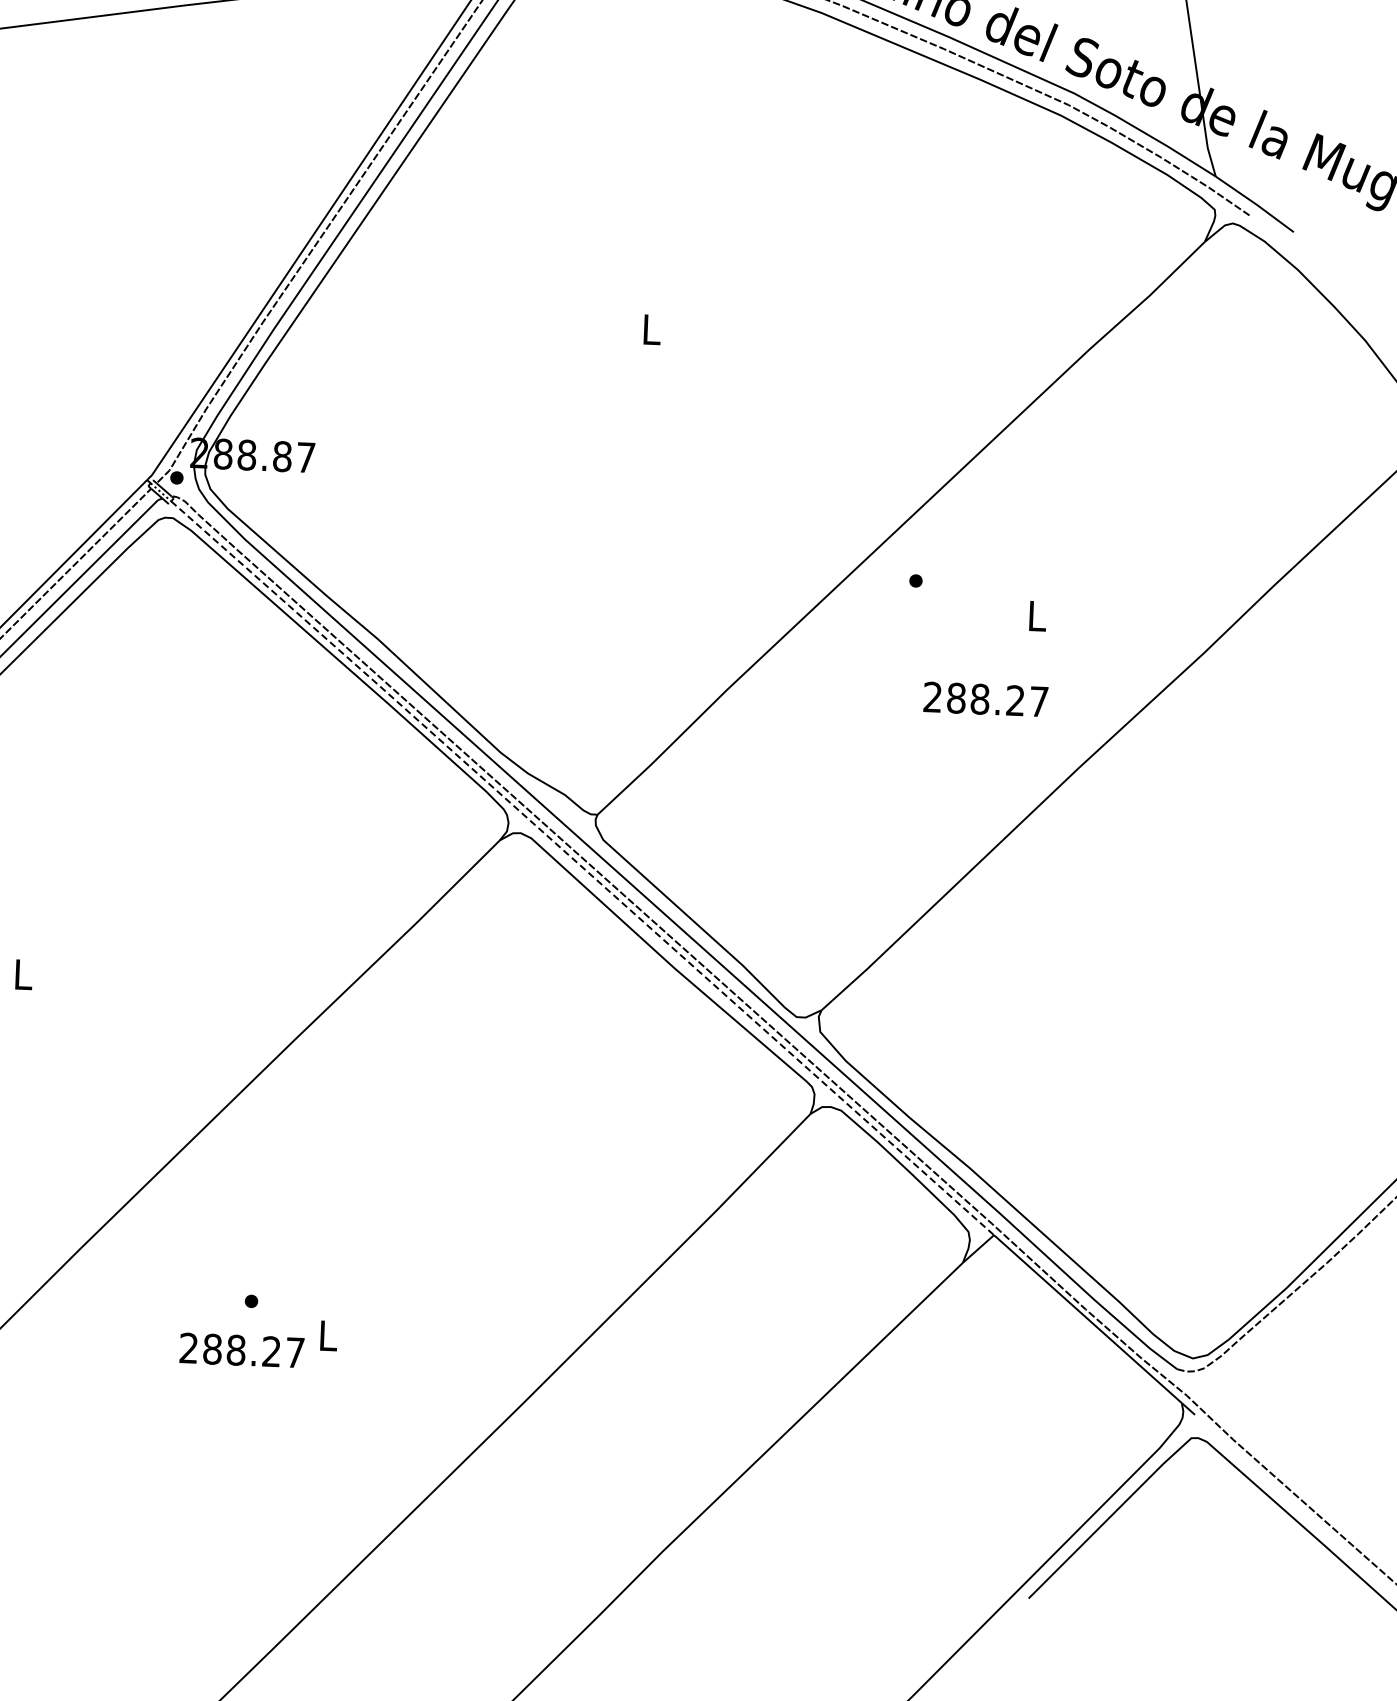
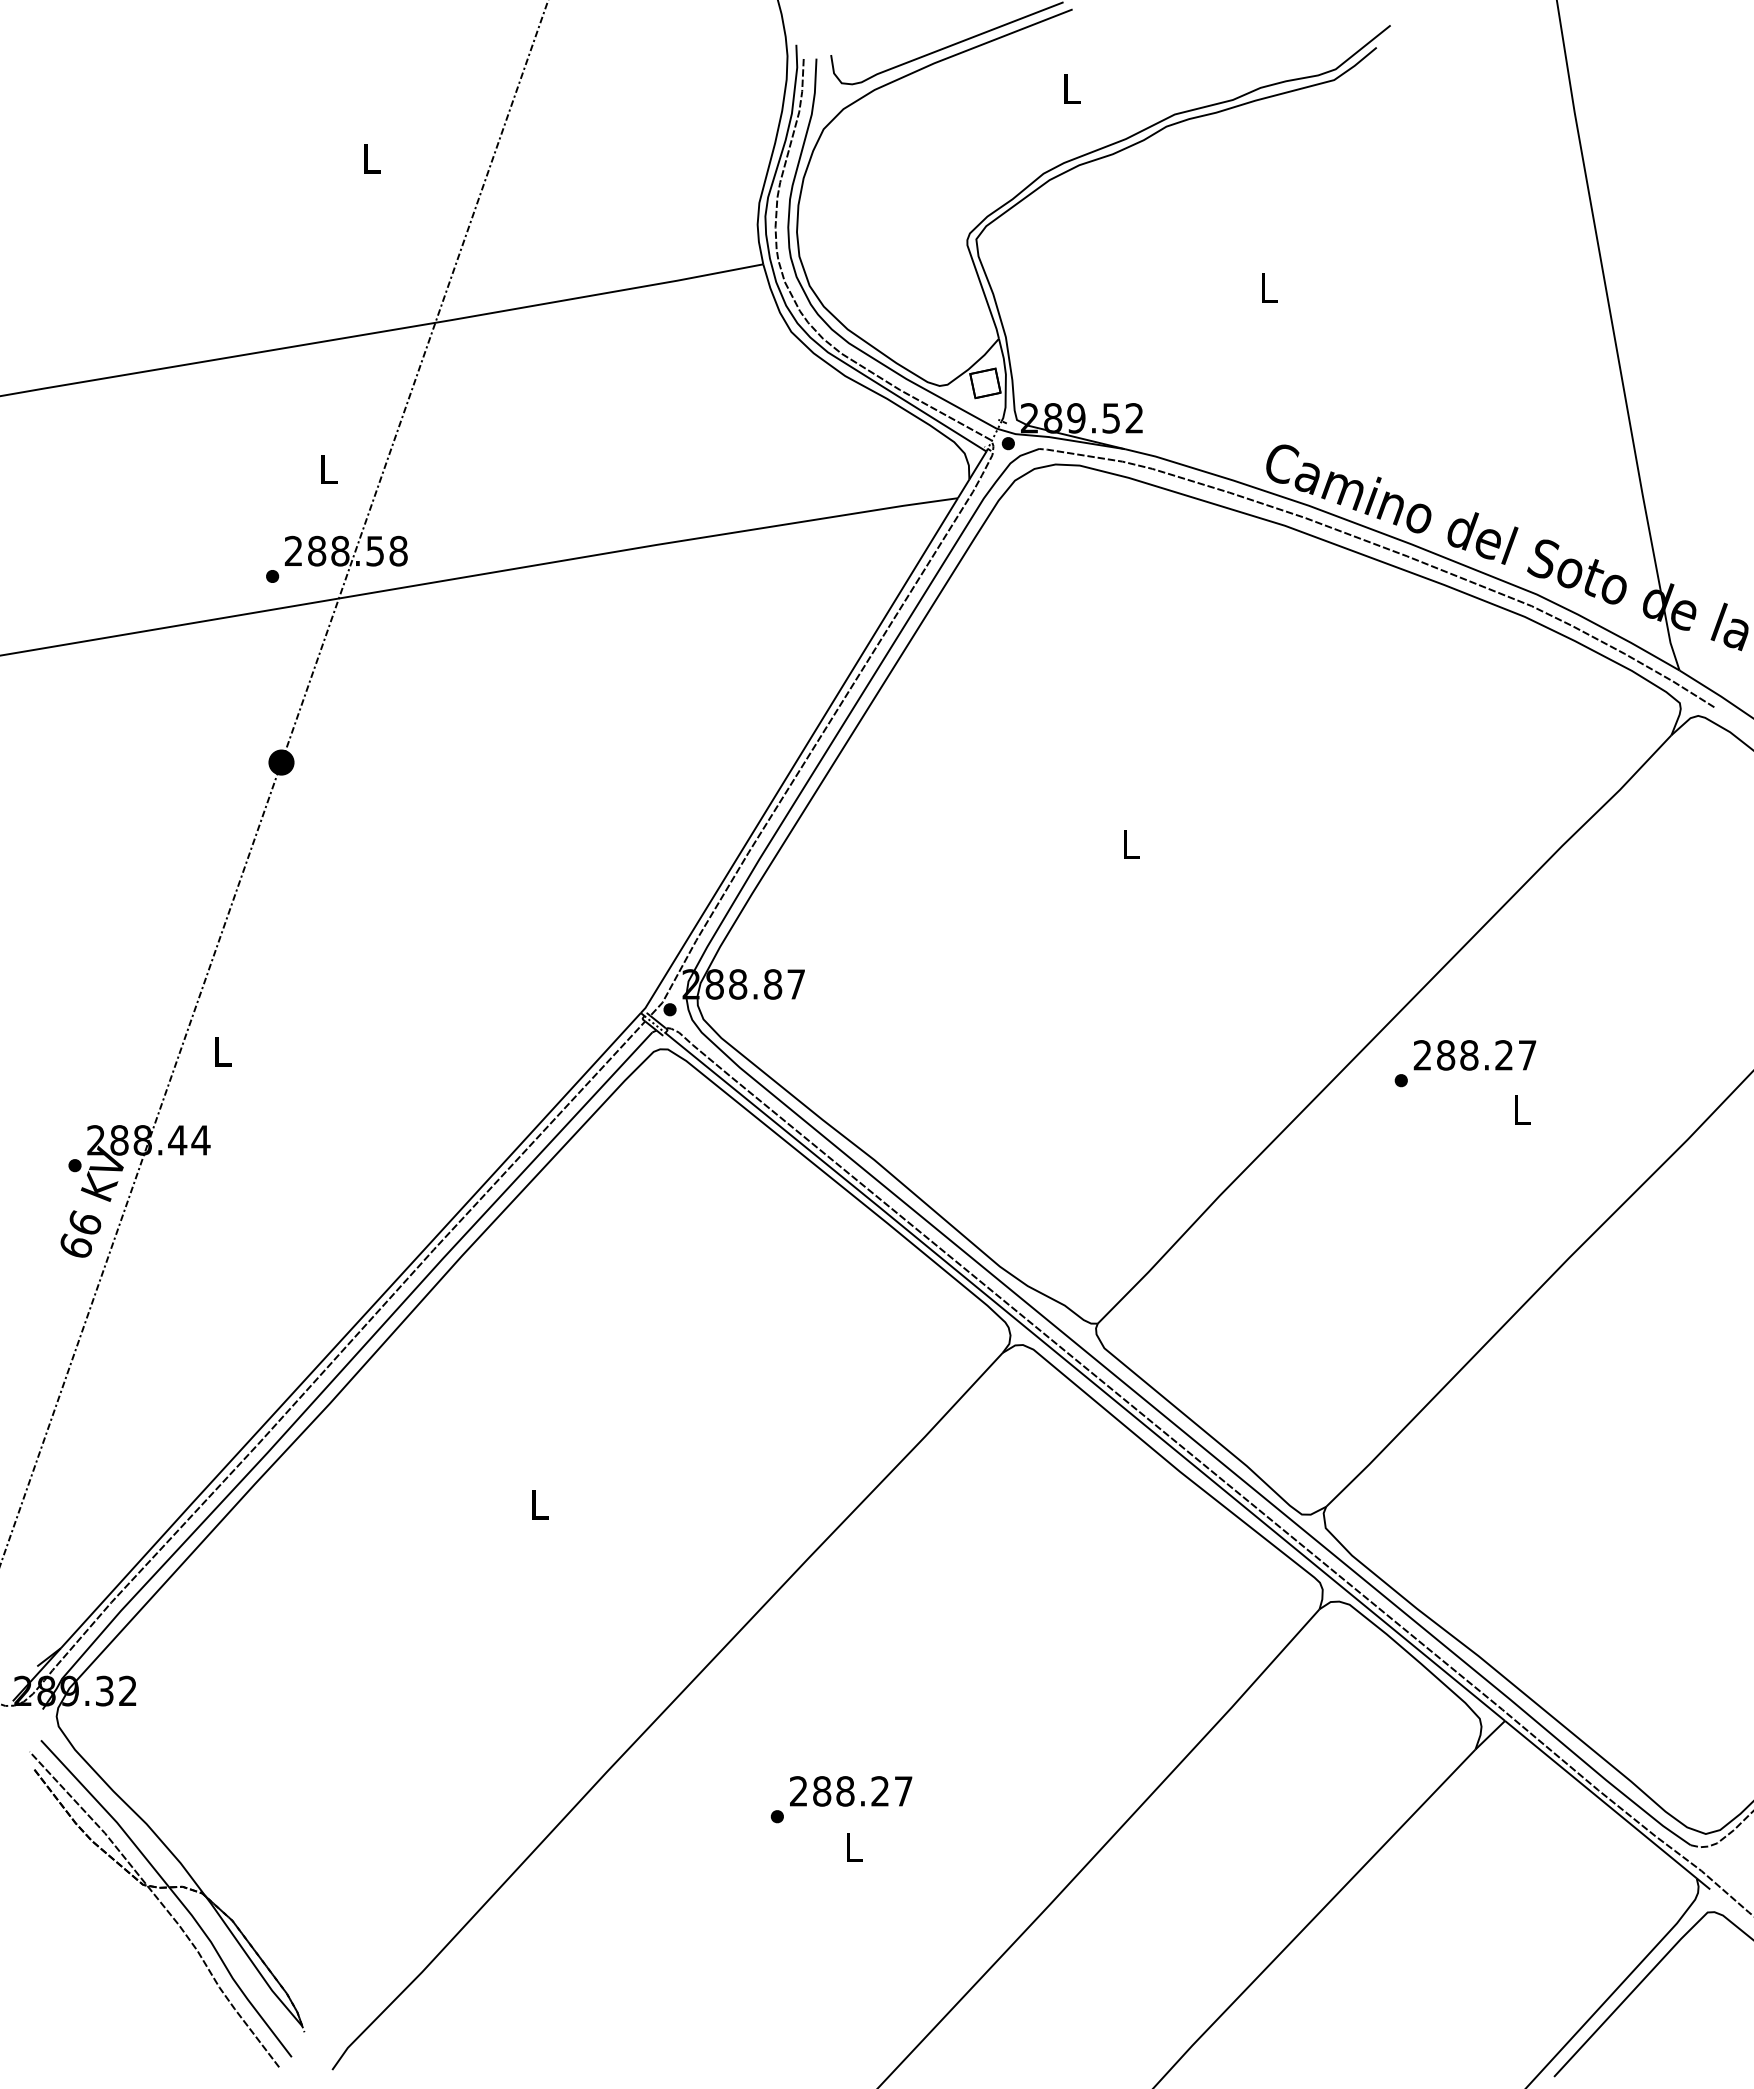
text: (985, 699) -> (1474, 1055), moved
line: (582, 867) -> (1085, 1376), dashed -> solid
text: (242, 1350) -> (851, 1791), moved

